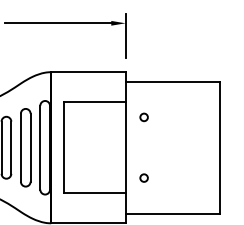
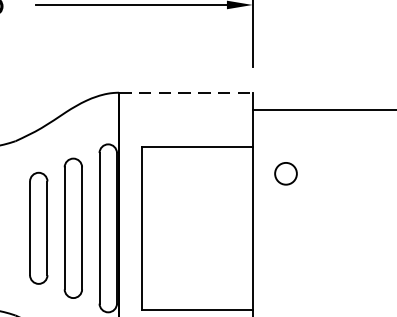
line: (88, 72) -> (186, 93), solid -> dashed
circle: (143, 117) -> (284, 174), size x1.6
circle: (143, 177) -> (284, 281), removed

